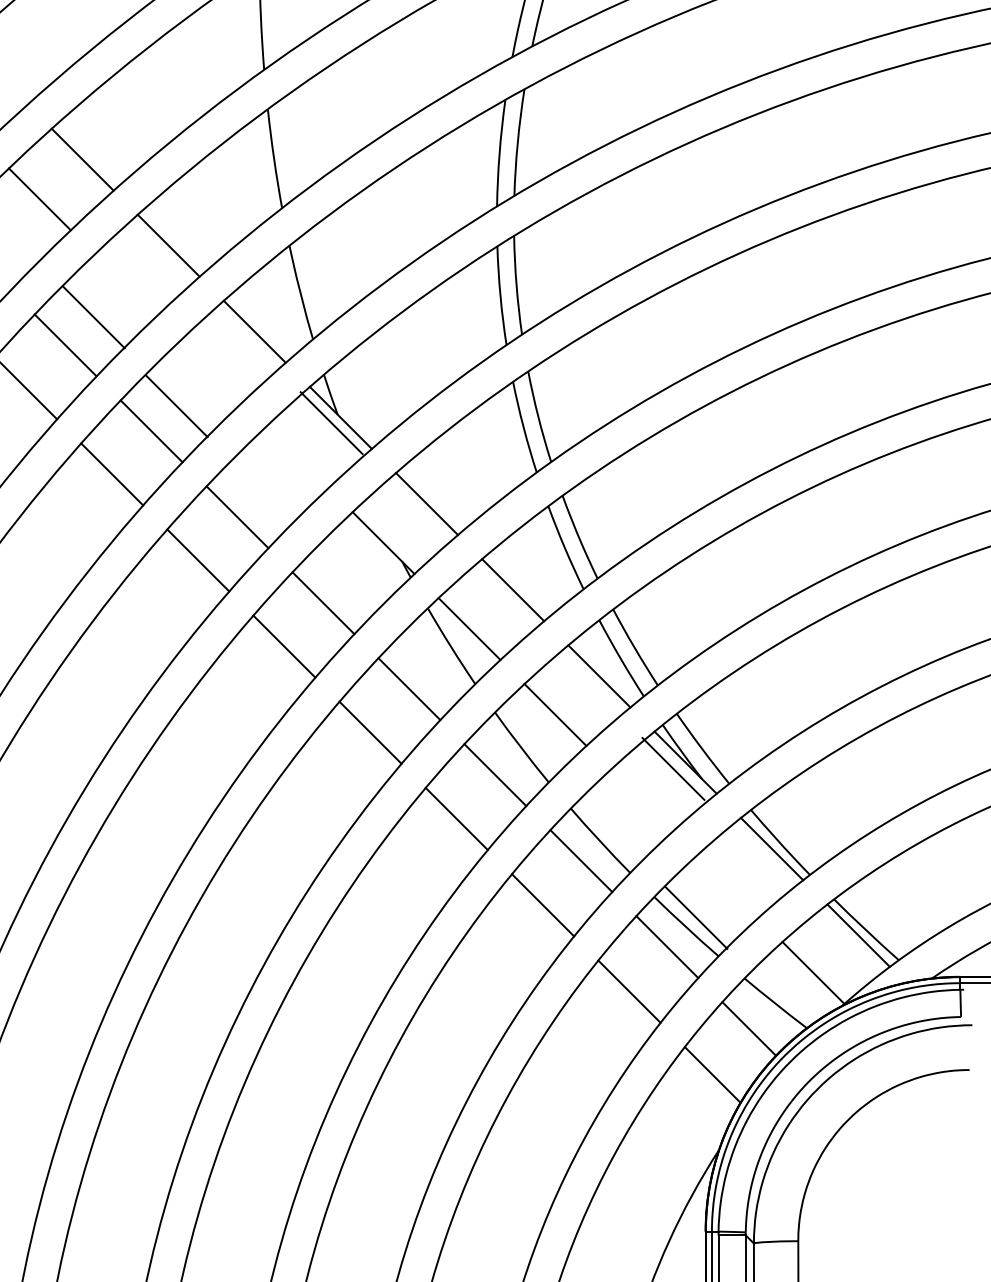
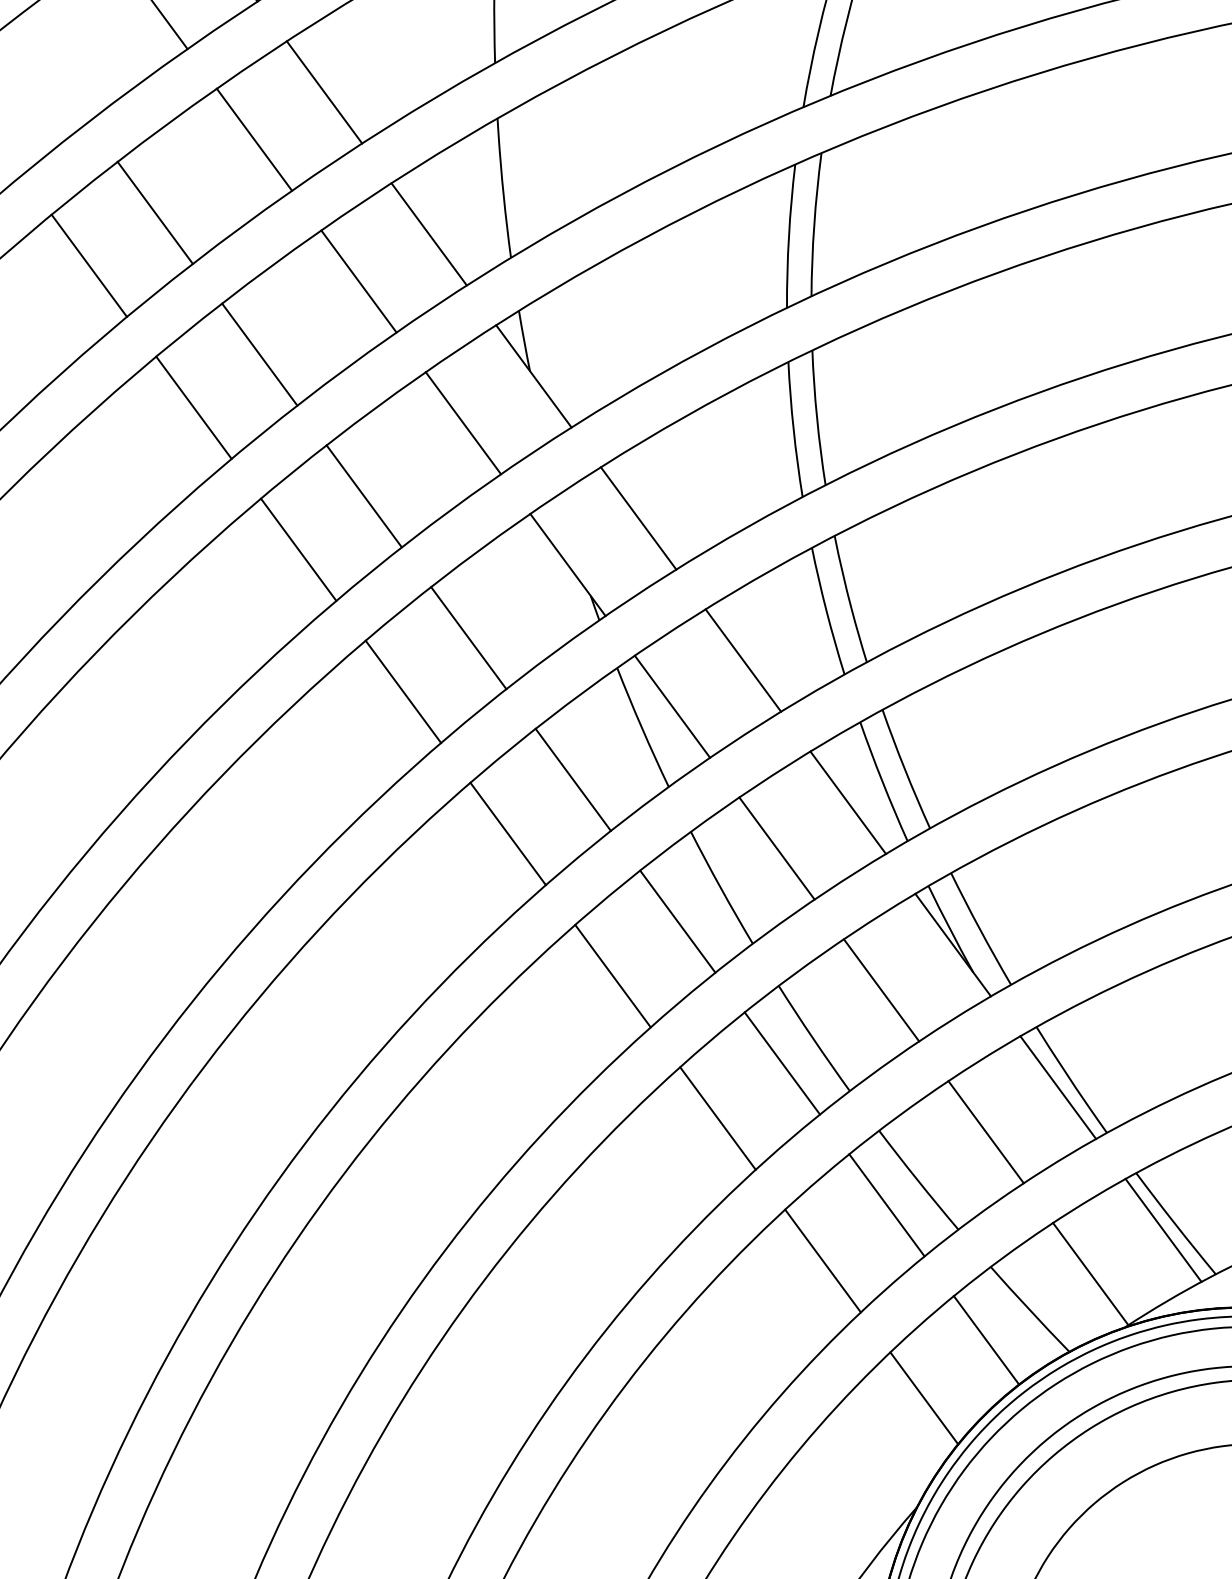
line: (93, 317) -> (253, 139), moved
line: (176, 406) -> (358, 281), moved
line: (331, 423) -> (463, 423), moved
line: (673, 768) -> (881, 989), moved
line: (696, 917) -> (986, 1131), moved

